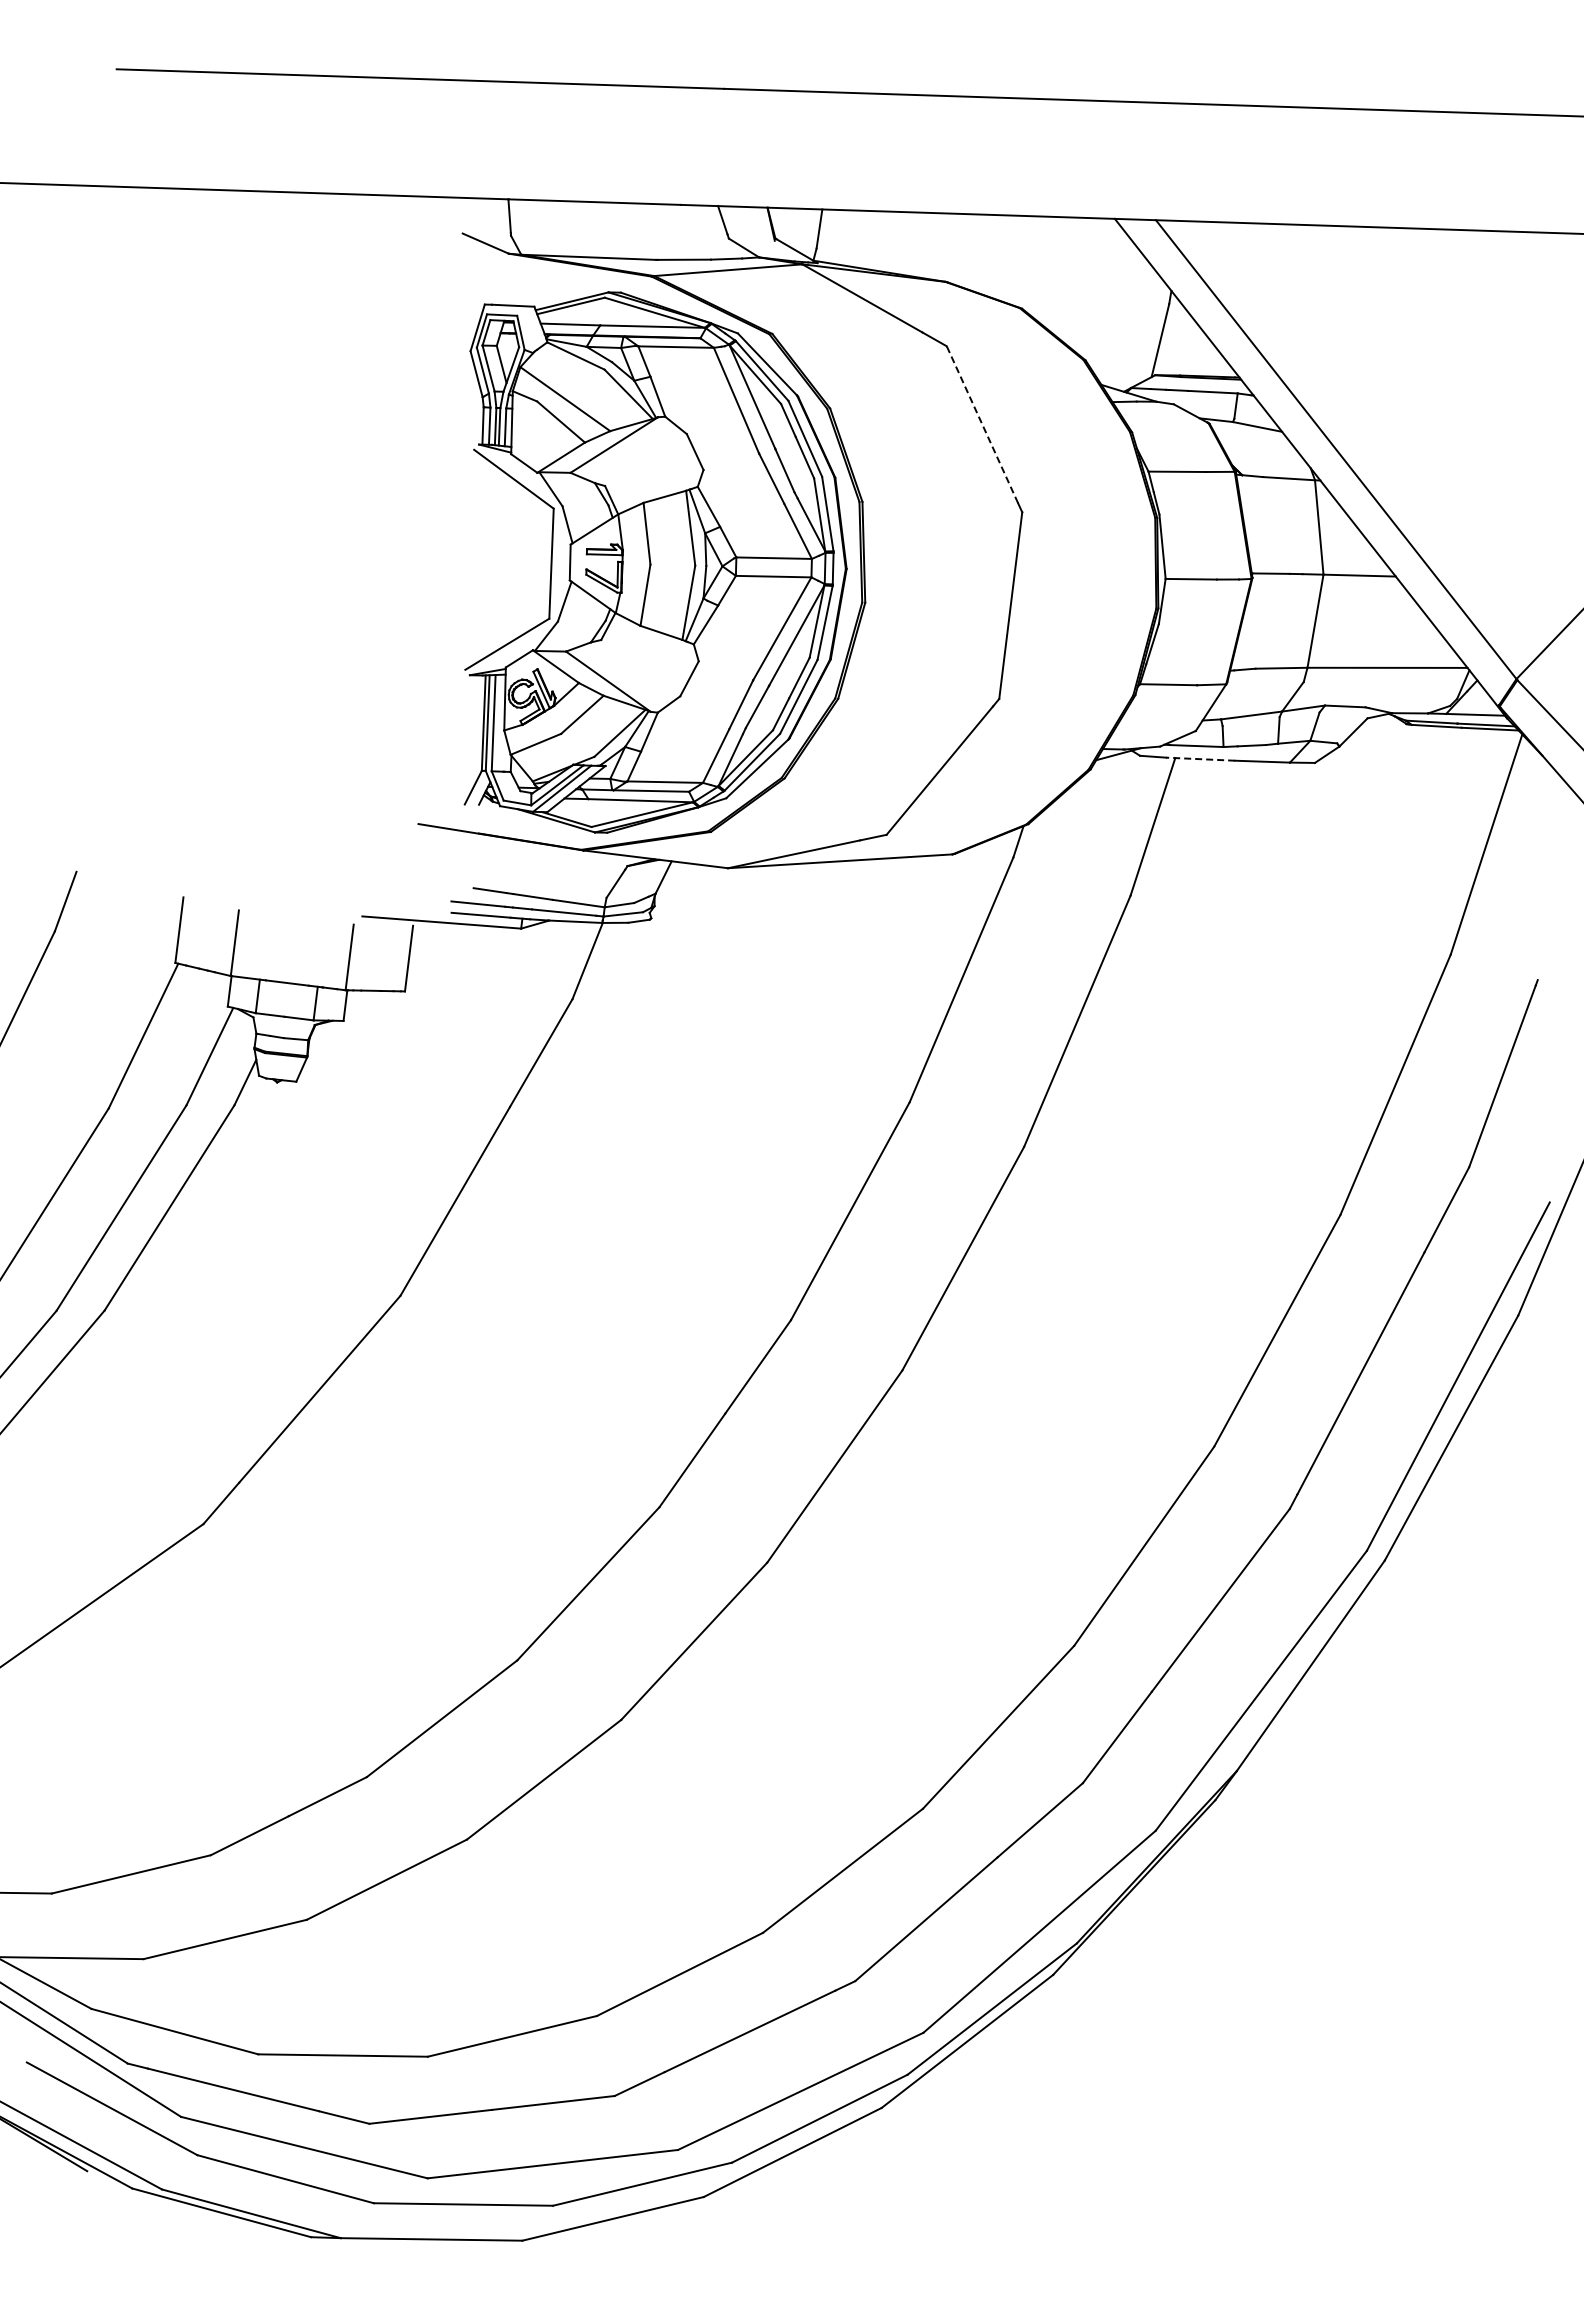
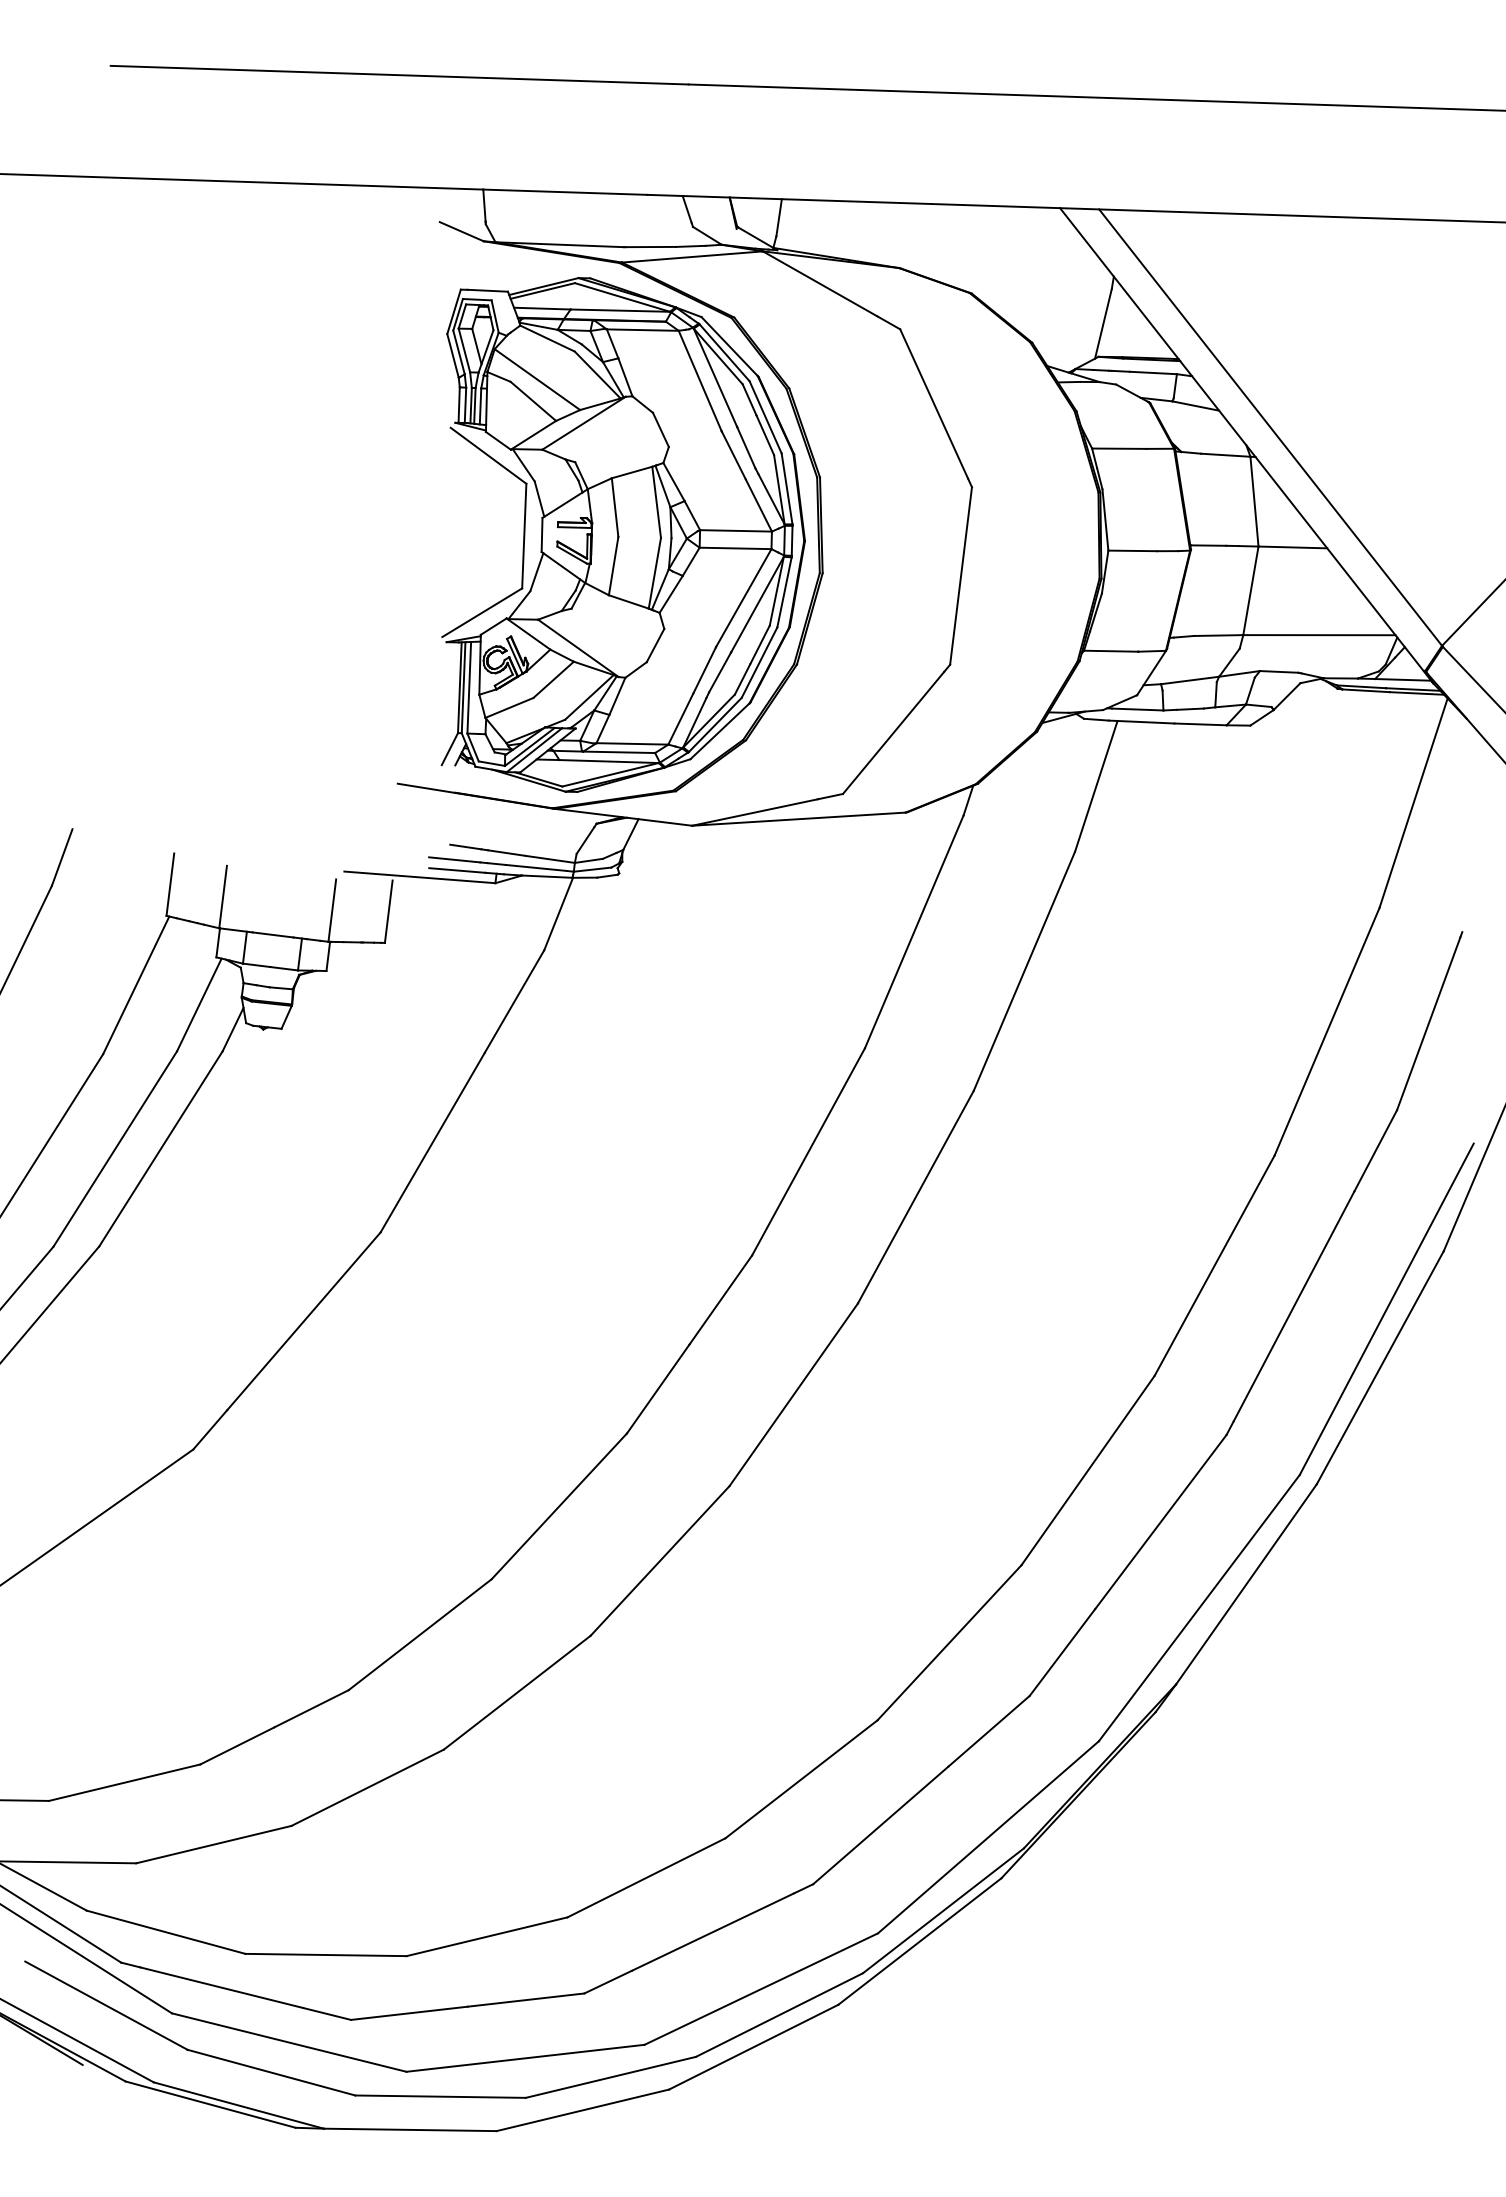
line: (982, 424) -> (934, 403), dashed -> solid
line: (1200, 759) -> (1141, 722), dashed -> solid

